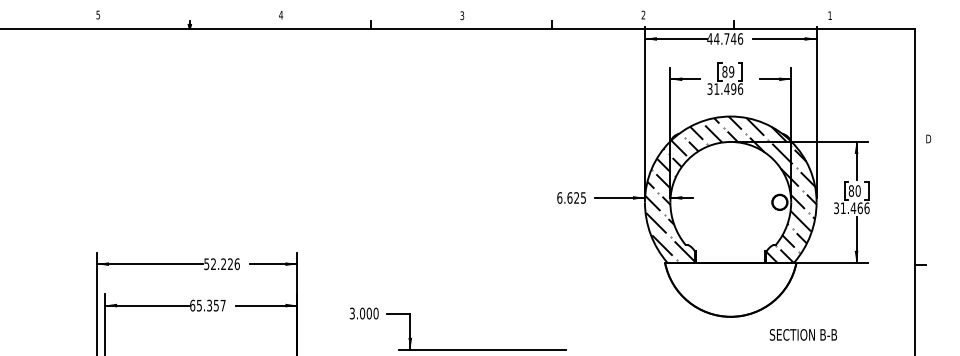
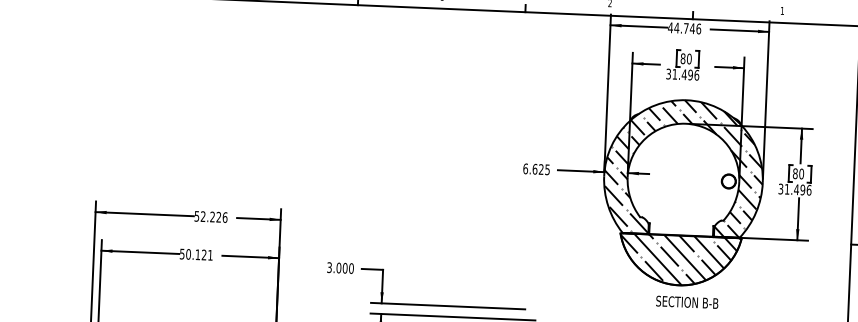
text: (731, 71) -> (689, 58), 89 -> 80
text: (859, 208) -> (802, 190), 31.466 -> 31.496
hatch: (730, 289) -> (679, 260), added
text: (207, 305) -> (196, 254), 65.357 -> 50.121
text: (802, 334) -> (686, 301), moved

